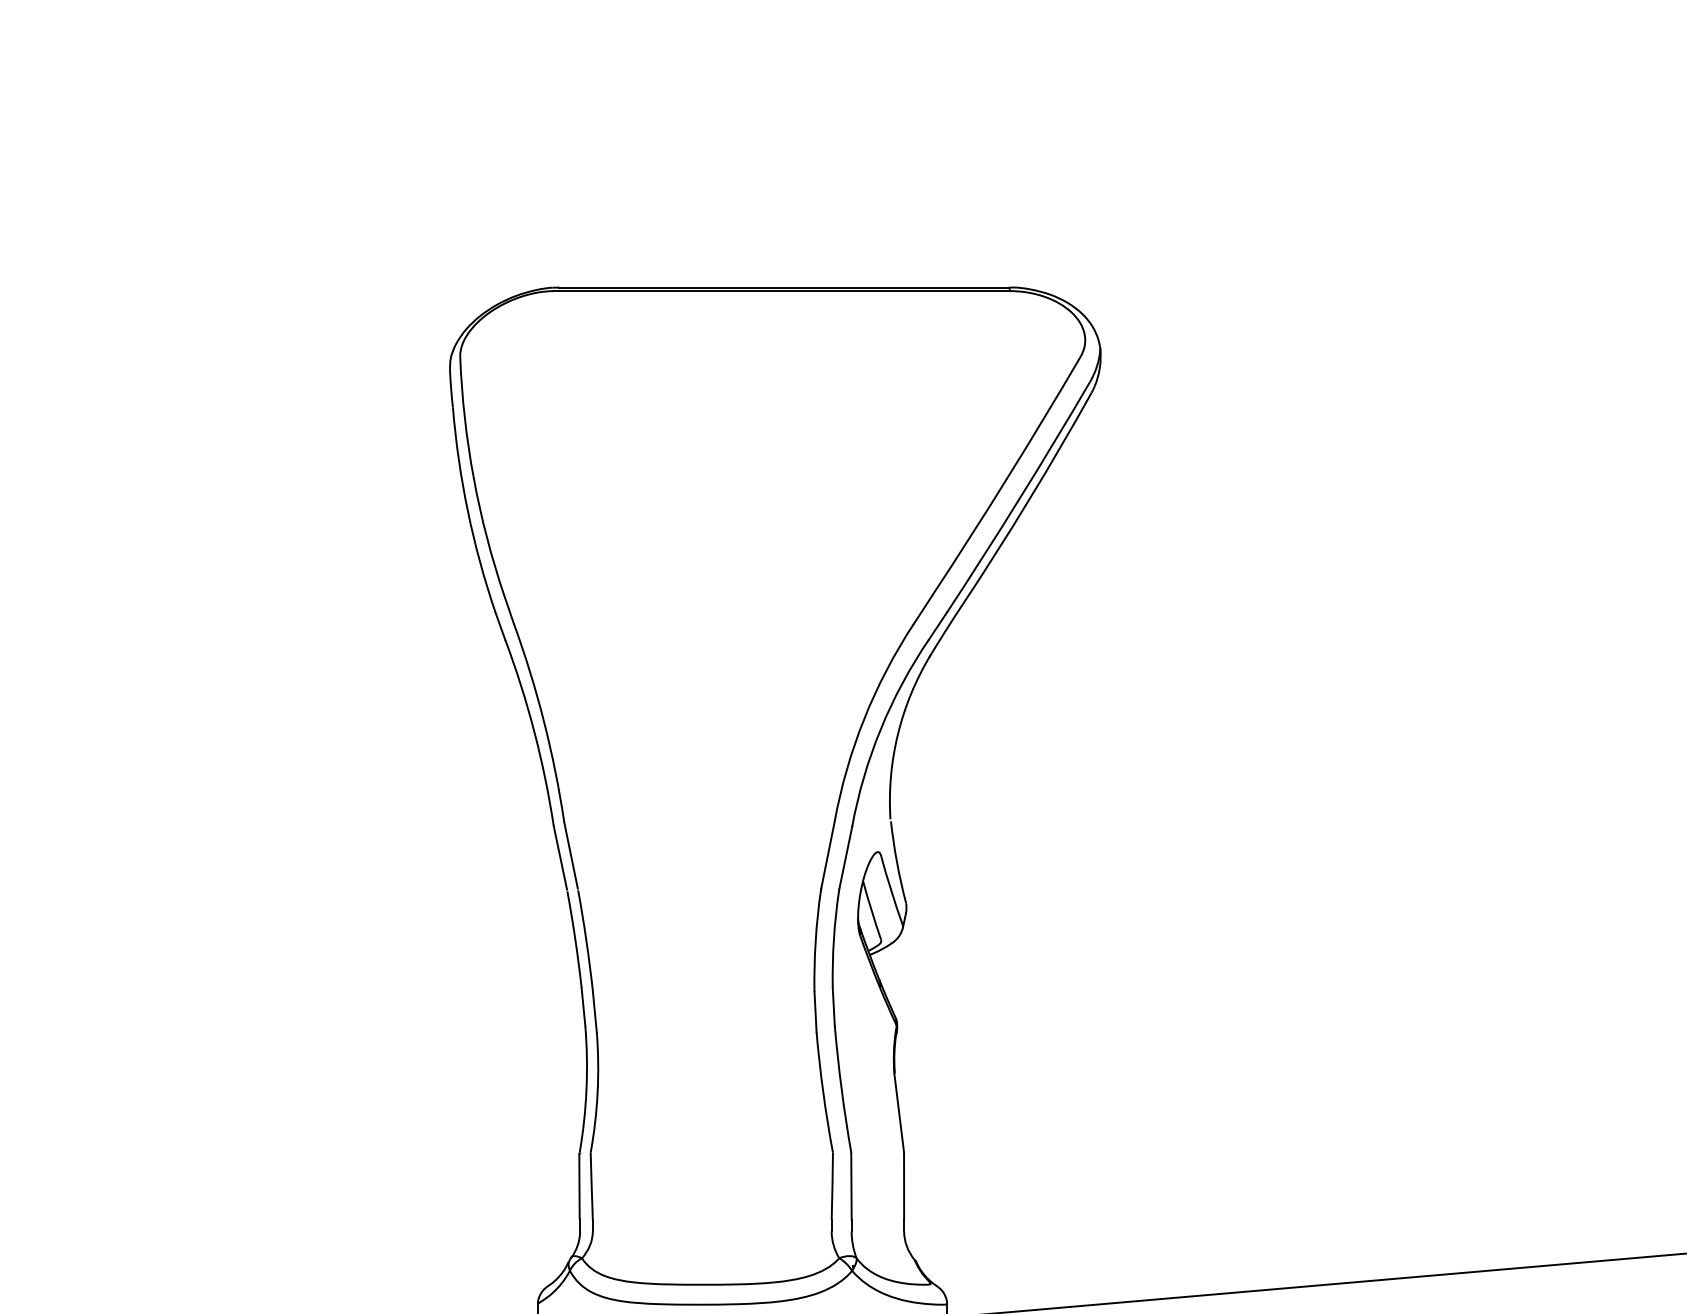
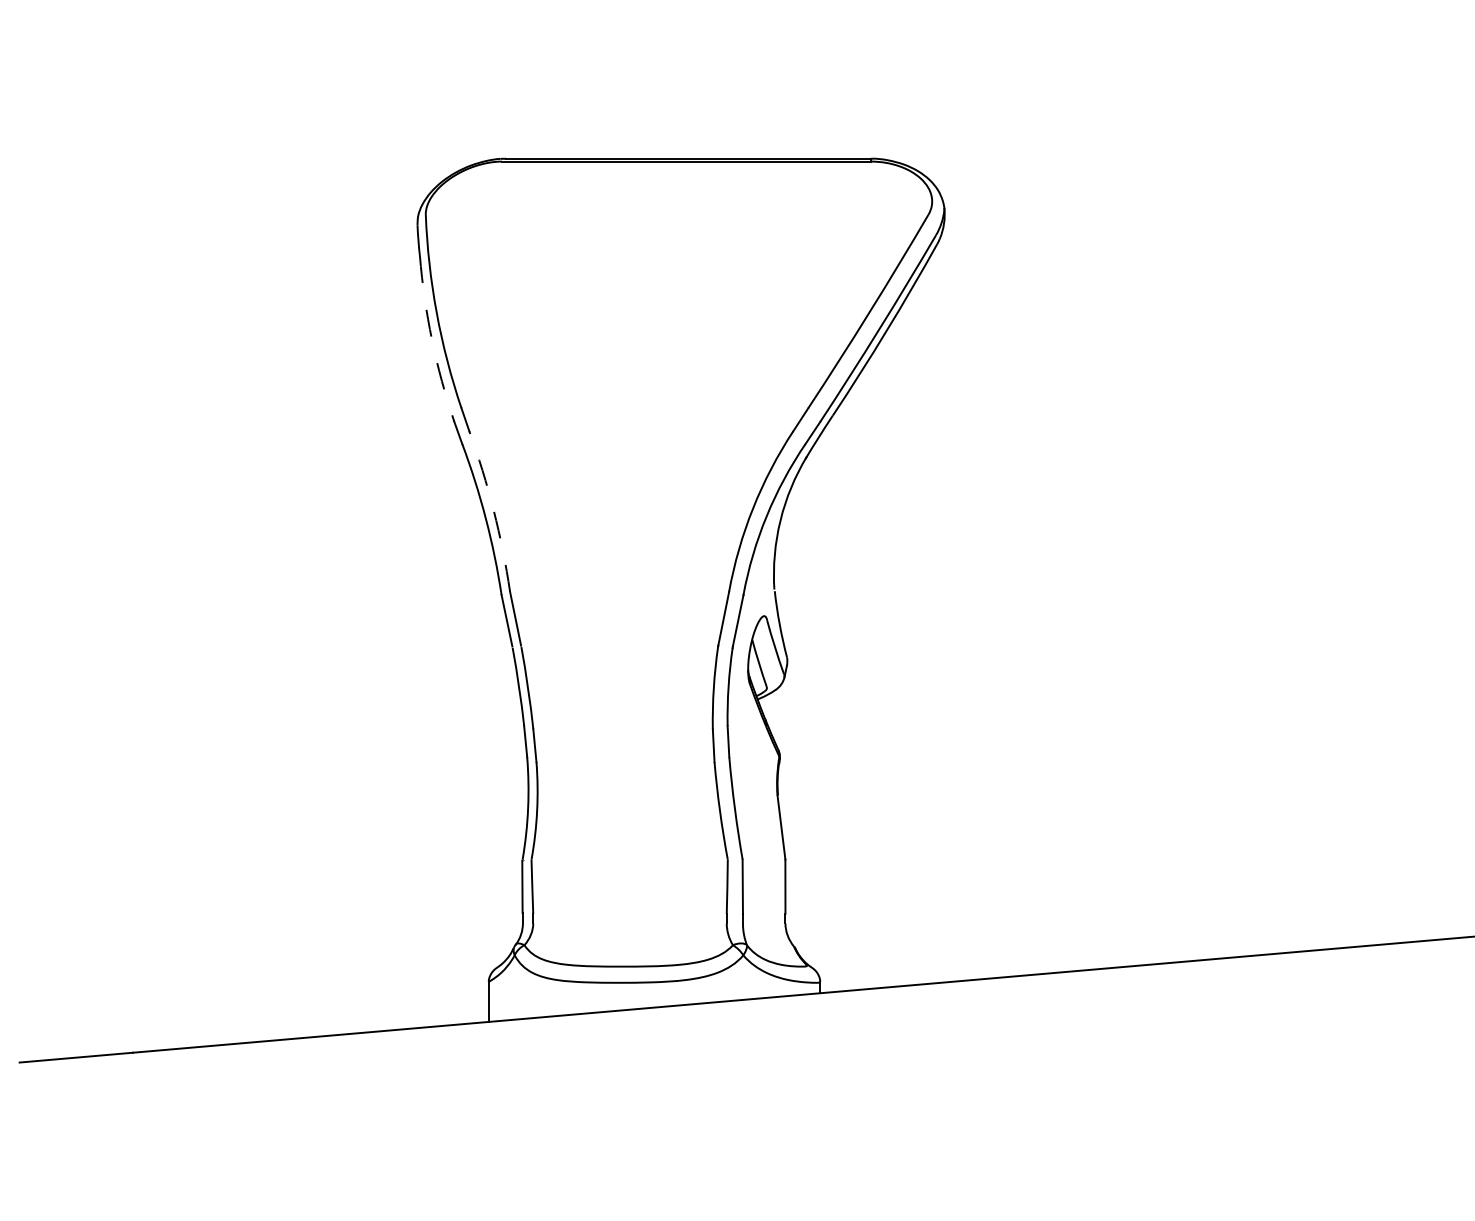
arc: (468, 510) -> (432, 339), solid -> dashed
arc: (543, 721) -> (493, 510), solid -> dashed

